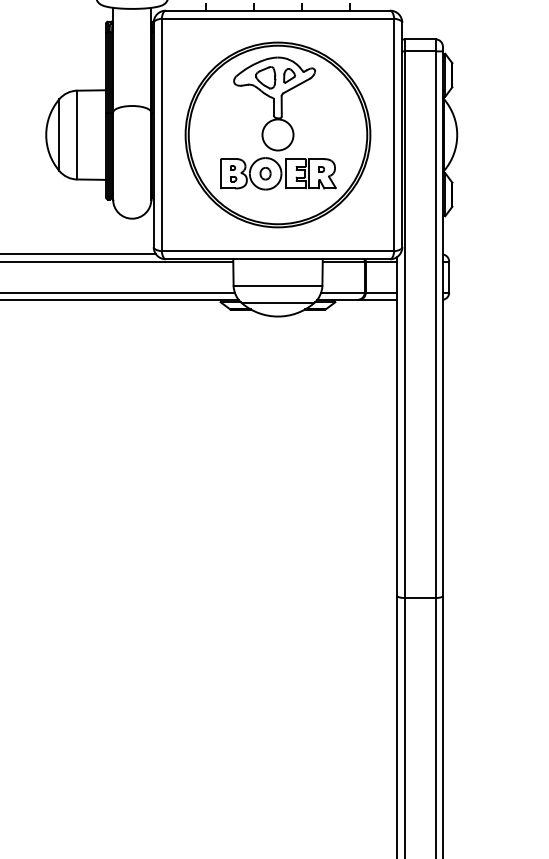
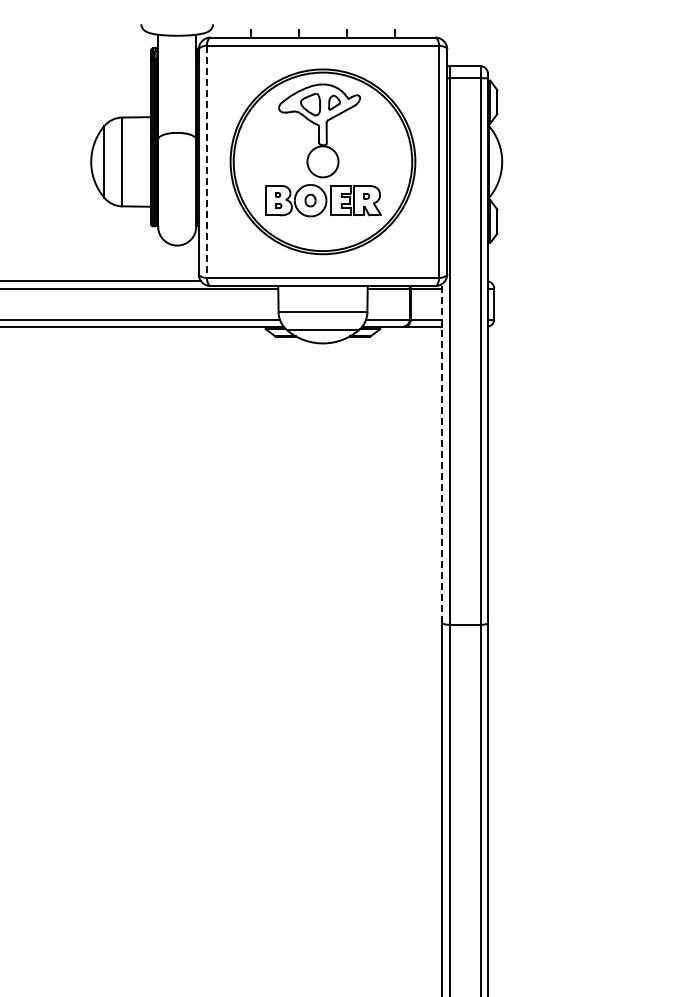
line: (161, 135) -> (206, 162), solid -> dashed
line: (397, 426) -> (442, 453), solid -> dashed

